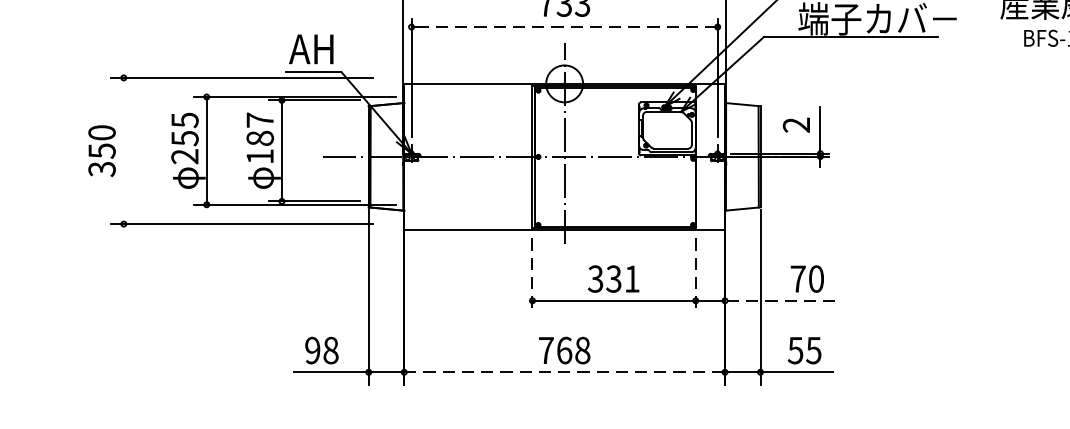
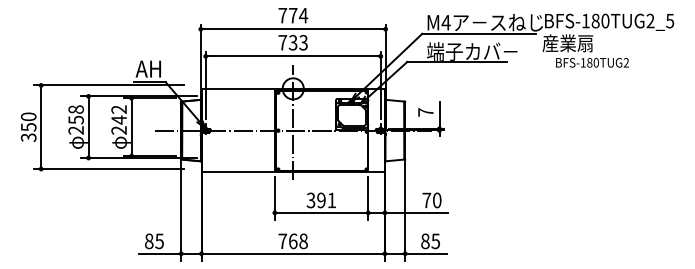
line: (565, 27) -> (293, 56), dashed -> solid
text: (183, 119) -> (75, 109), 255 -> 258
text: (795, 125) -> (425, 112), 2 -> 7
text: (259, 137) -> (118, 119), 187 -> 242
line: (124, 149) -> (41, 126), added
line: (531, 277) -> (274, 199), dashed -> solid
line: (696, 277) -> (368, 199), dashed -> solid
text: (614, 279) -> (321, 200), 331 -> 391
line: (780, 300) -> (416, 212), dashed -> solid
text: (321, 350) -> (154, 241), 98 -> 85
text: (795, 350) -> (425, 241), 55 -> 85
line: (563, 371) -> (292, 253), dashed -> solid

